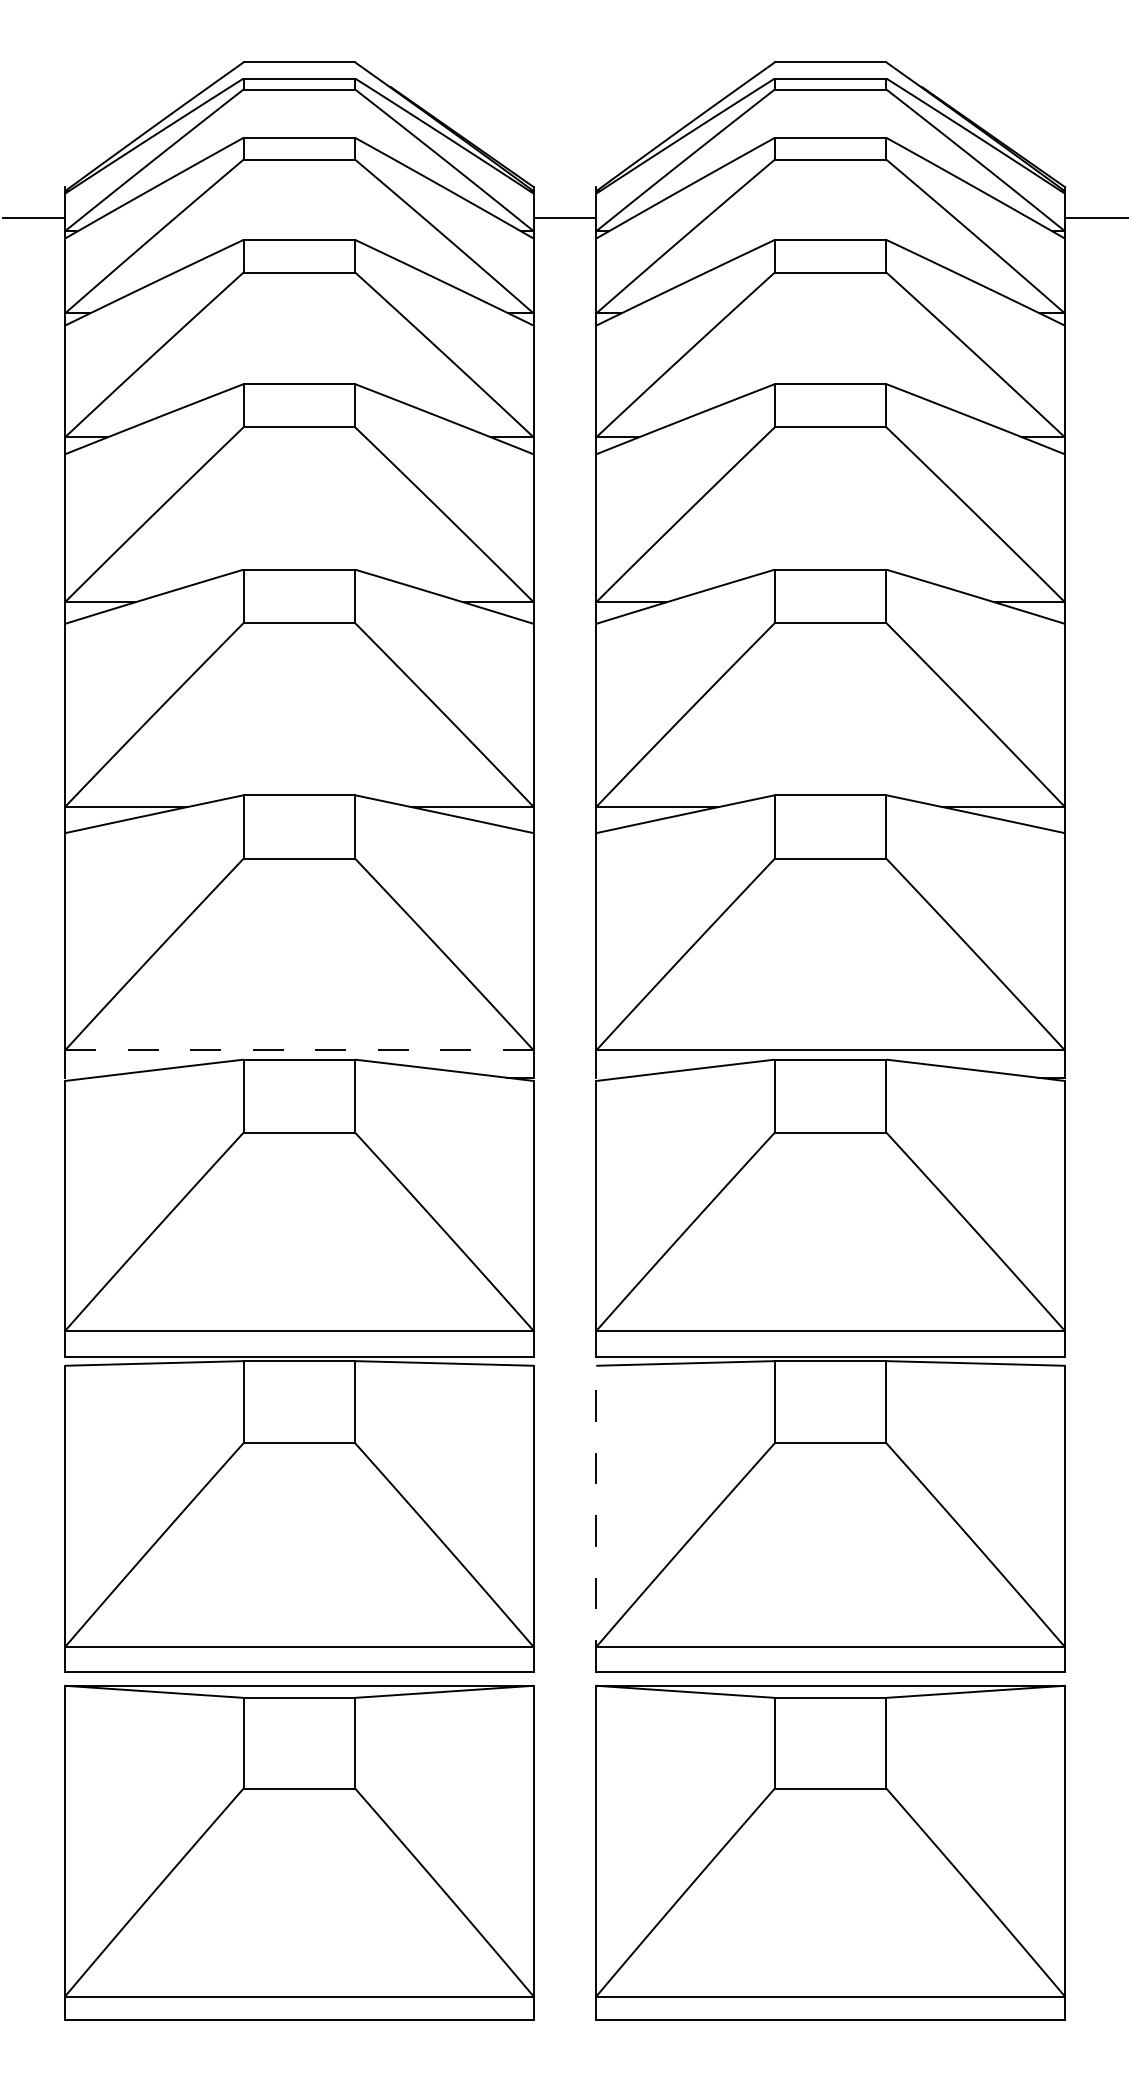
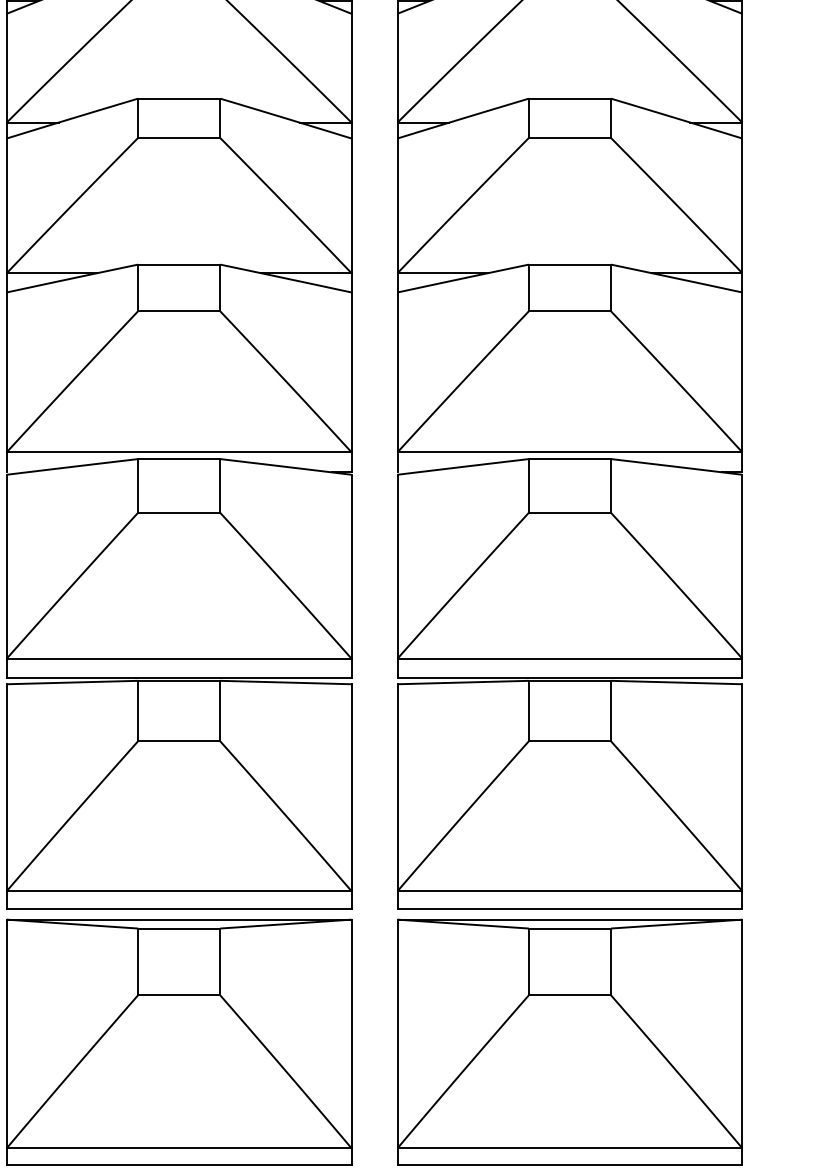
line: (299, 1050) -> (179, 452), dashed -> solid
line: (596, 1518) -> (397, 796), dashed -> solid

